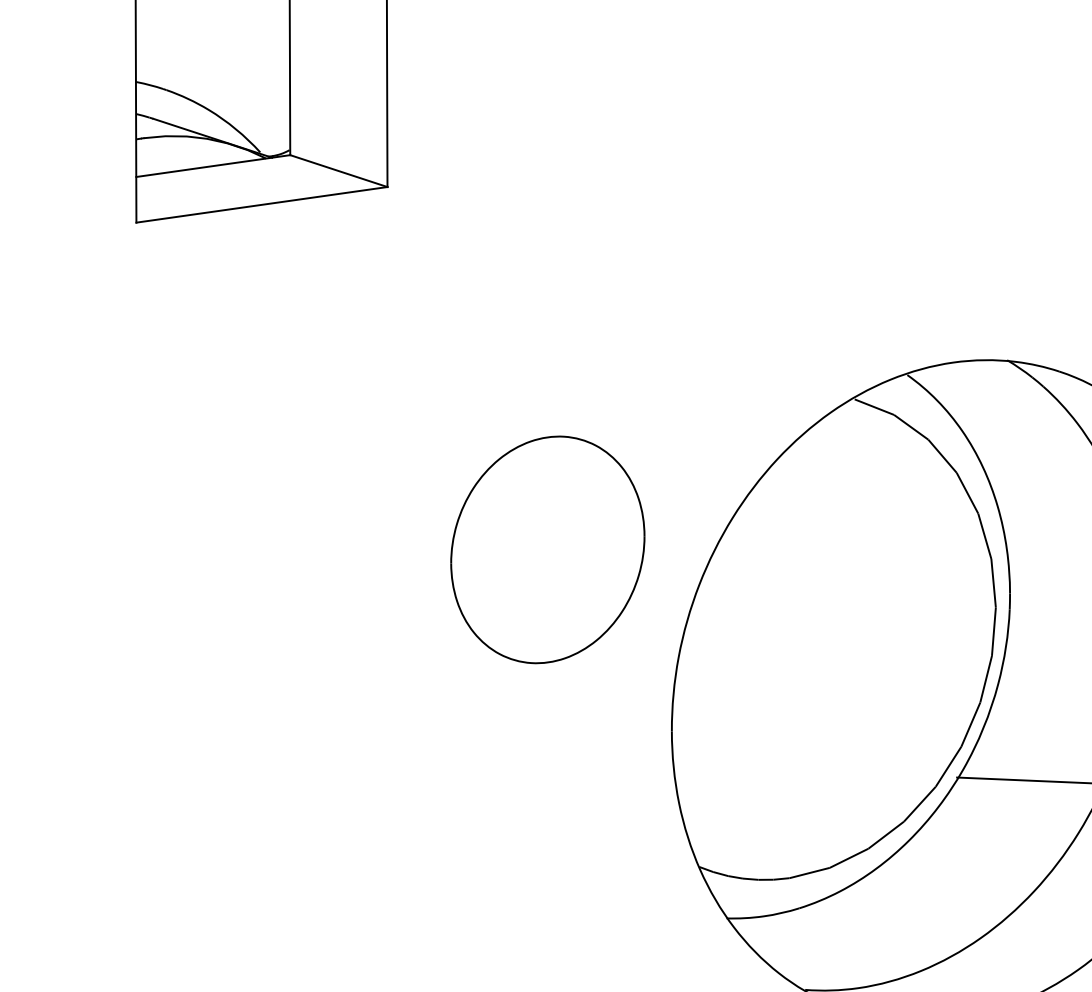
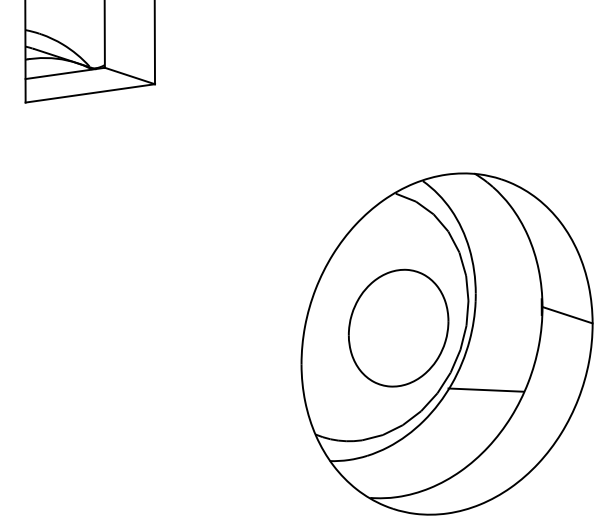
part: (547, 548) -> (398, 327), moved

